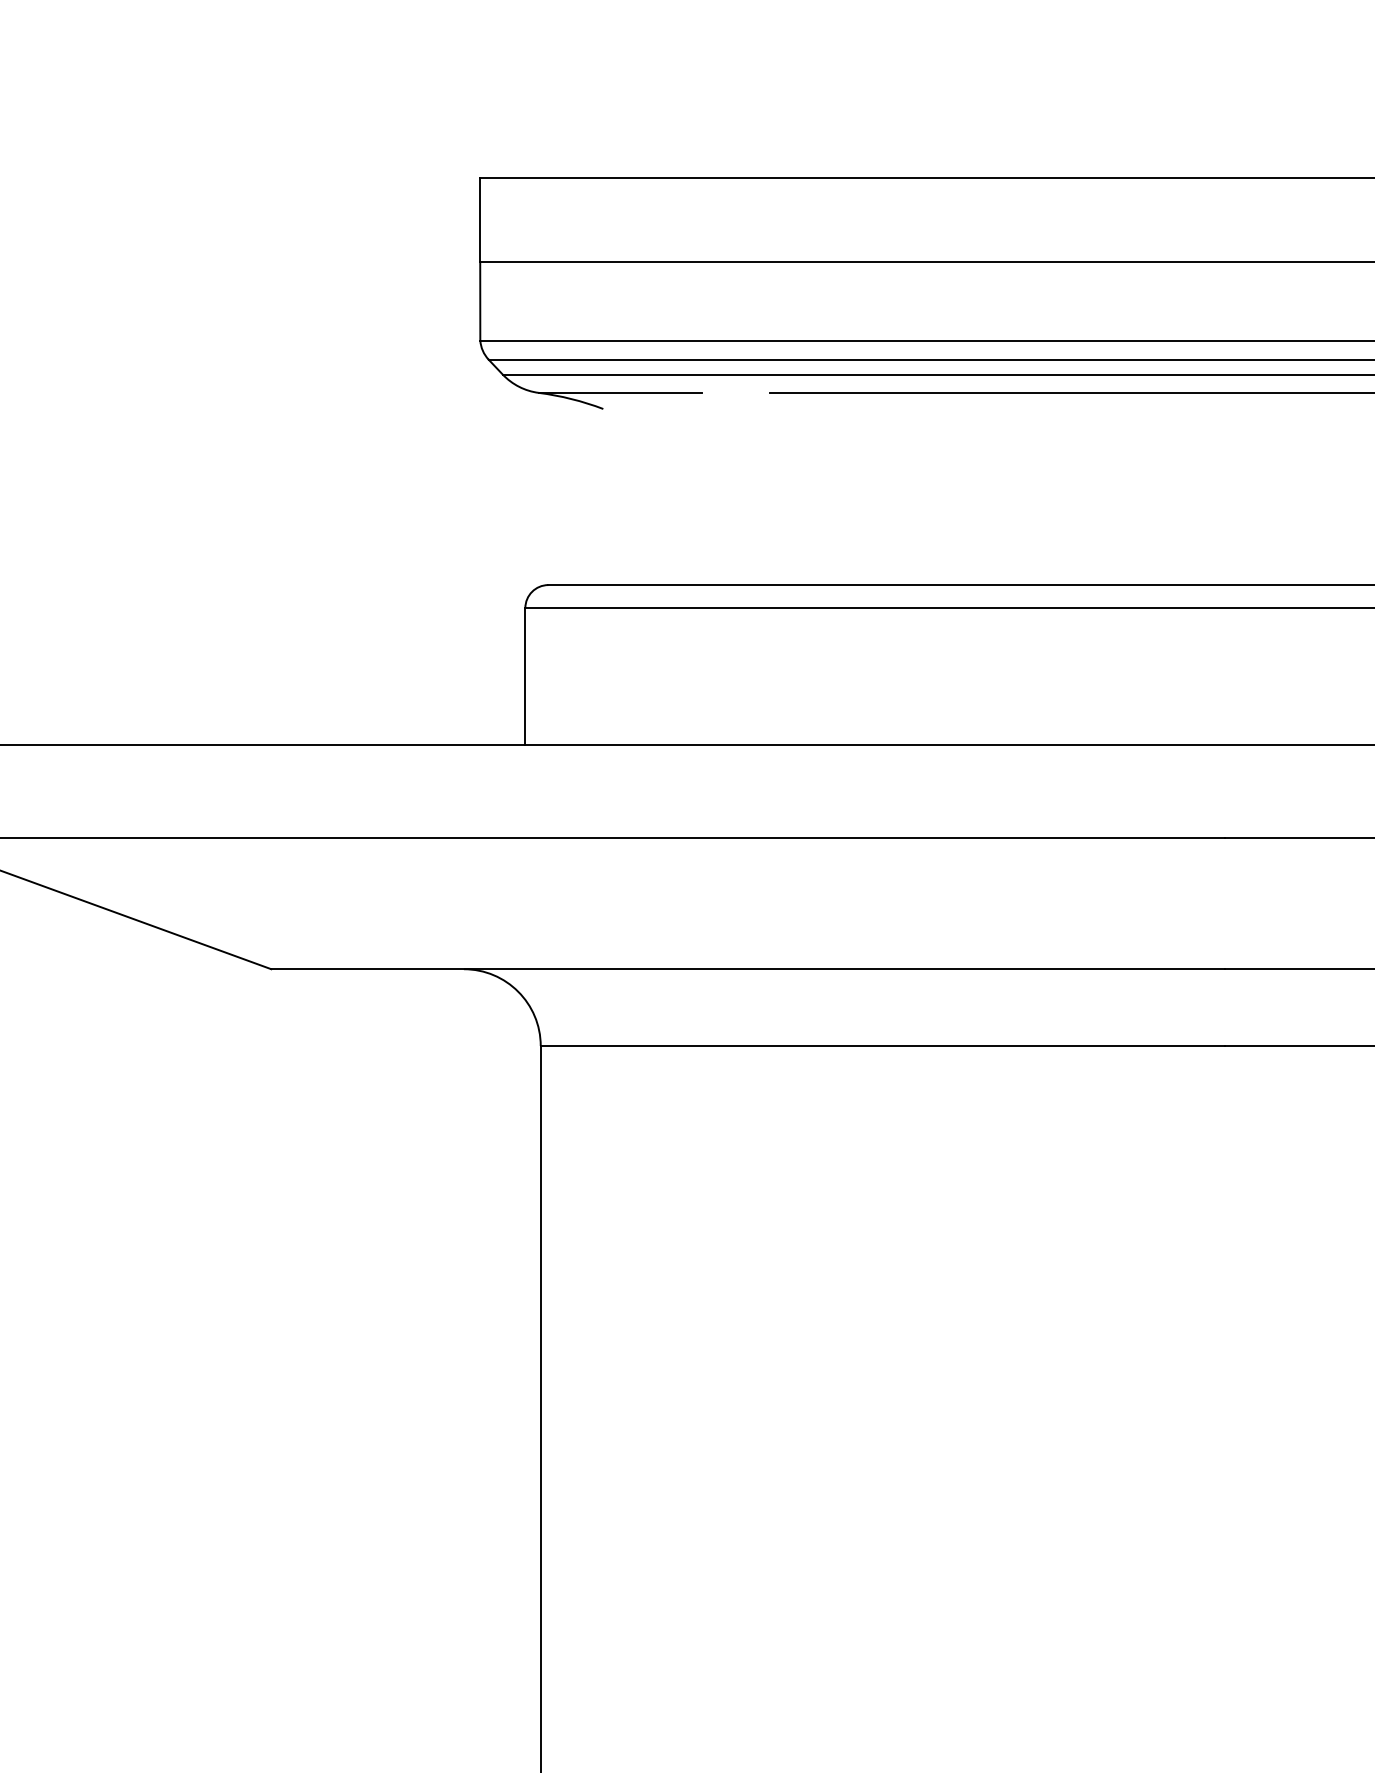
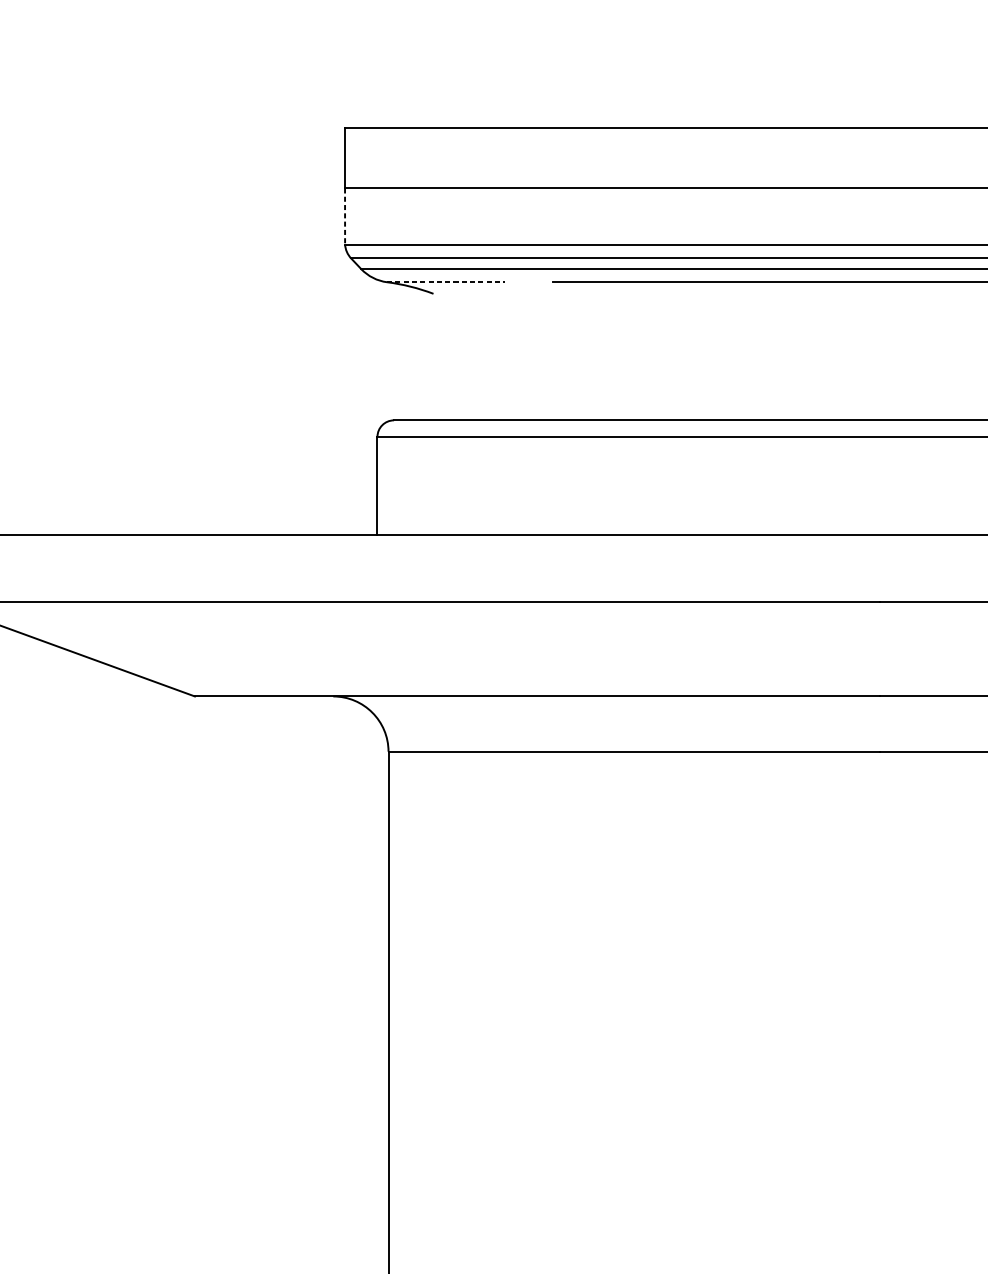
line: (480, 301) -> (345, 216), solid -> dashed
line: (620, 392) -> (445, 281), solid -> dashed

